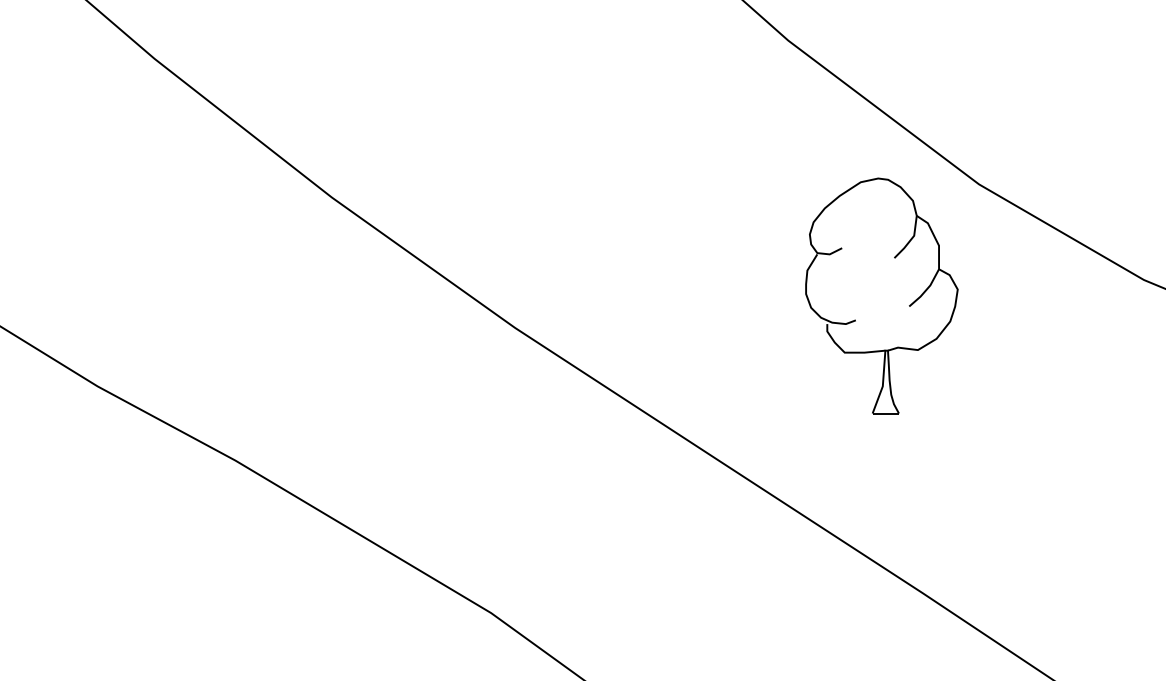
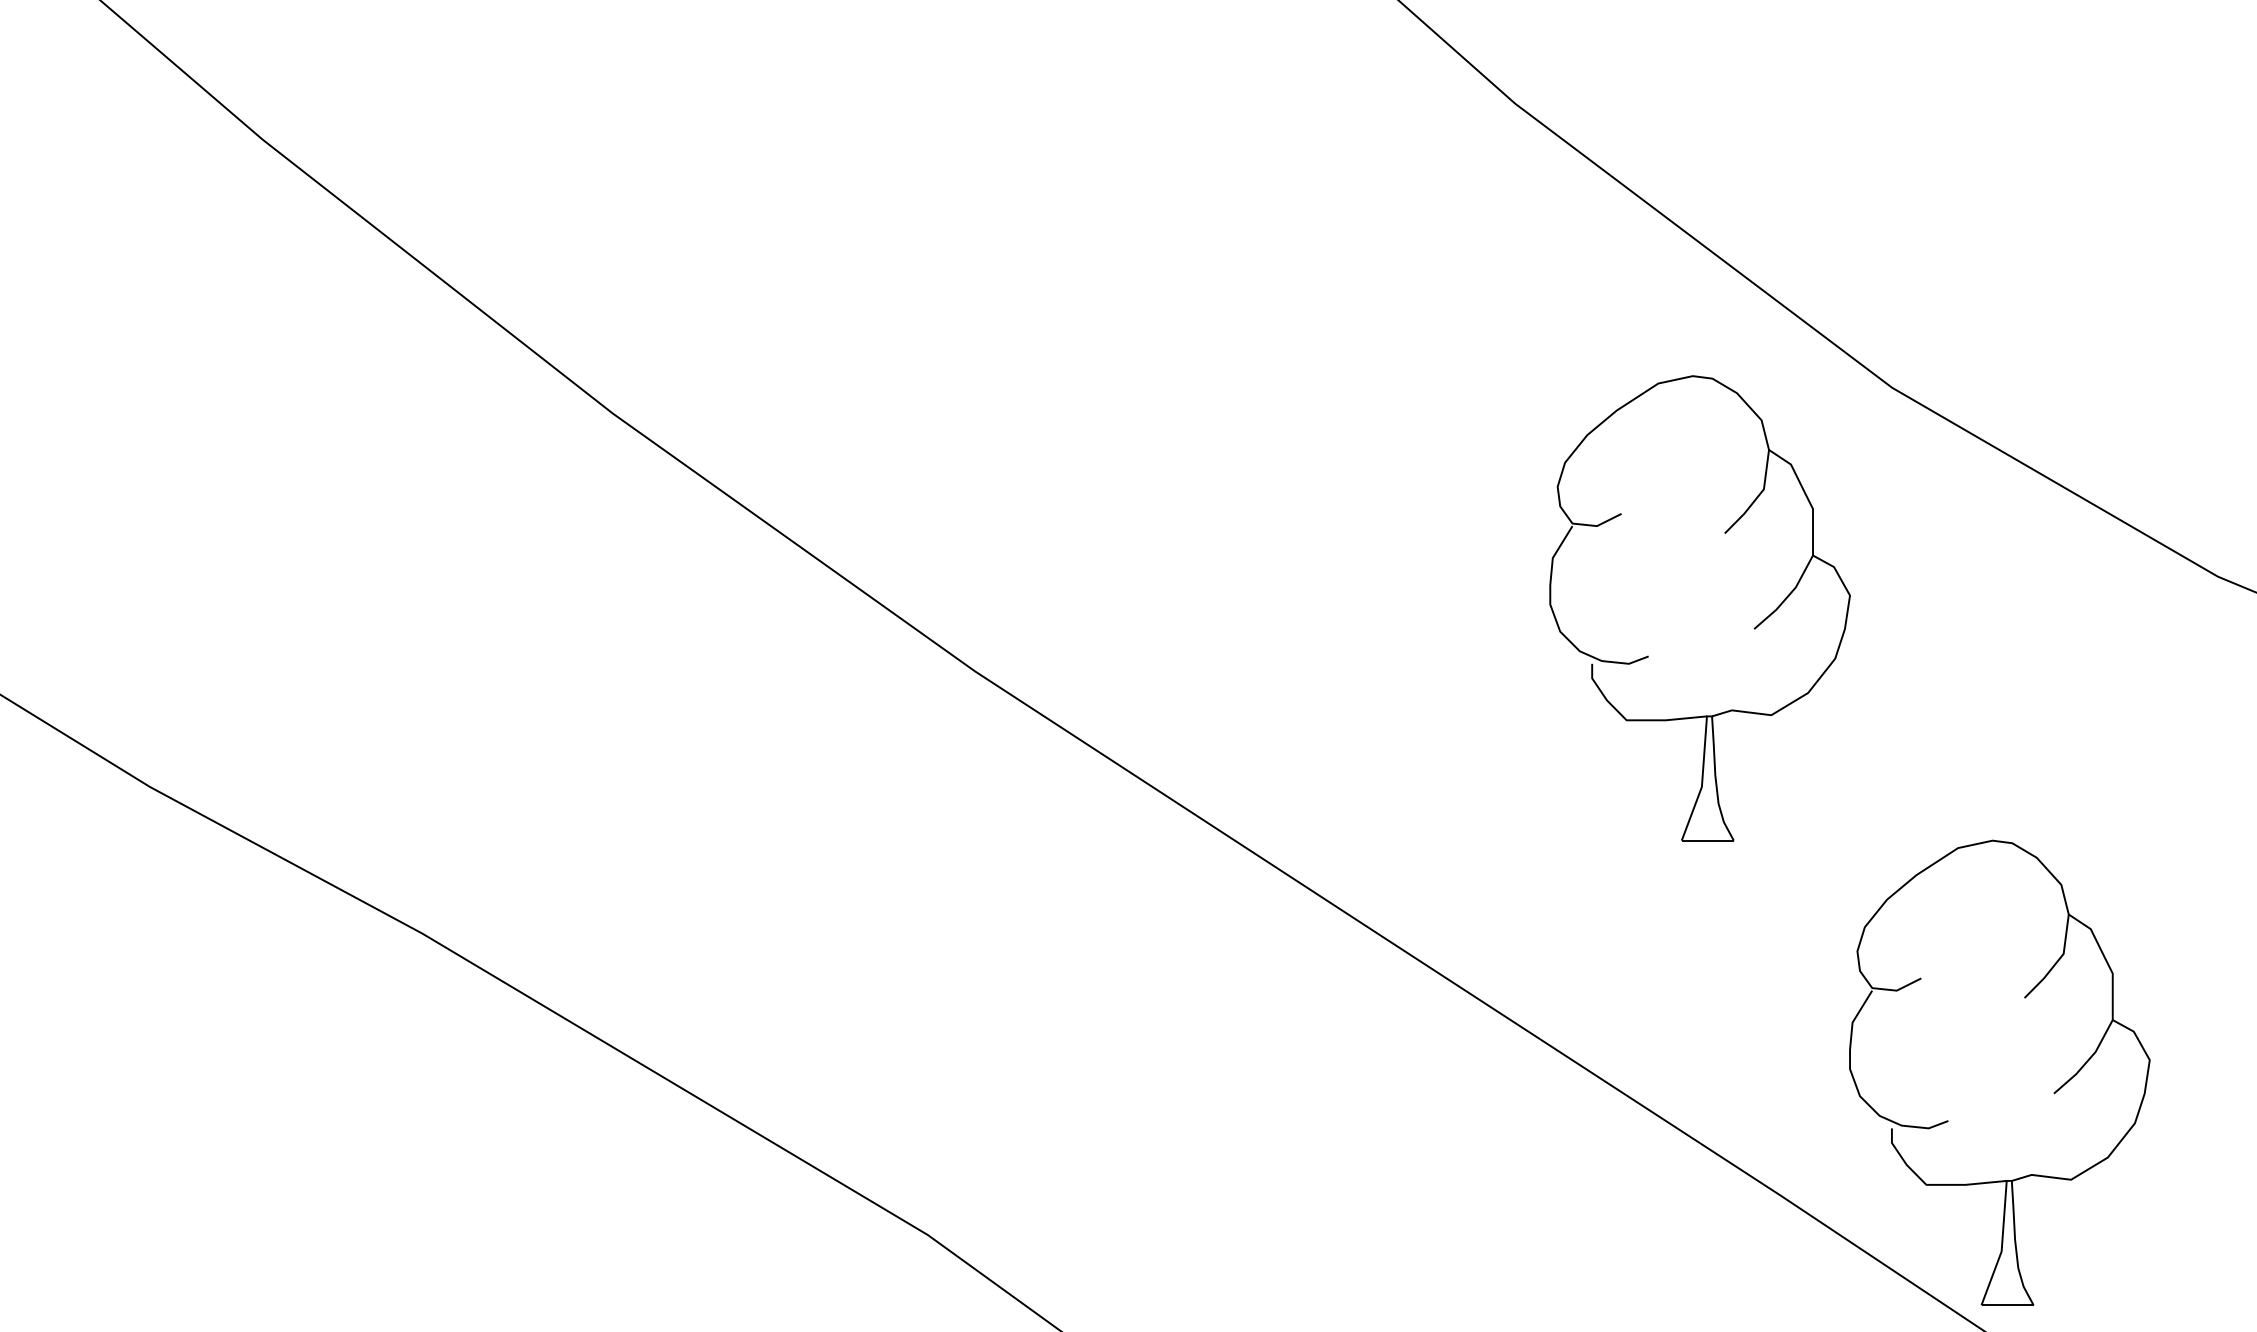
part: (1060, 540) -> (2053, 1091), added

